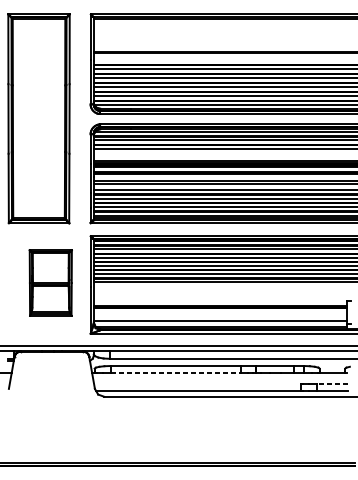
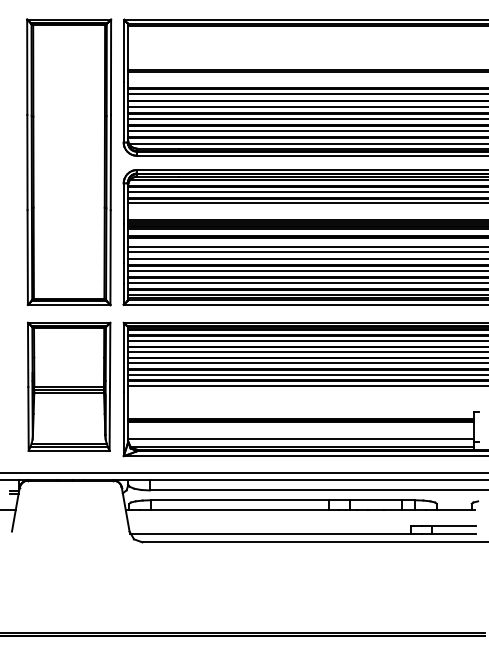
part: (39, 118) -> (69, 162), moved
part: (50, 282) -> (69, 386), size x1.43
line: (175, 373) -> (239, 510), dashed -> solid
line: (332, 384) -> (454, 525), dashed -> solid

